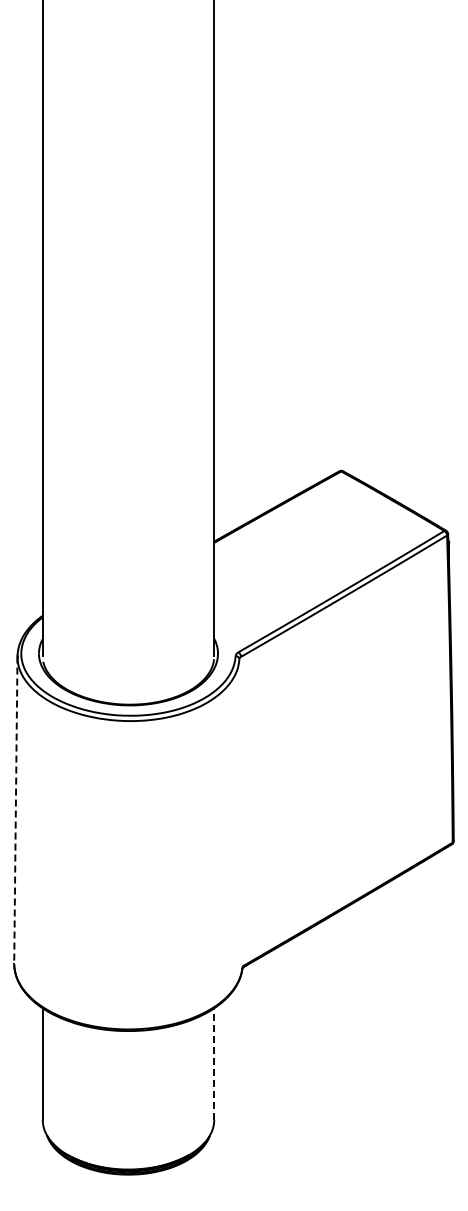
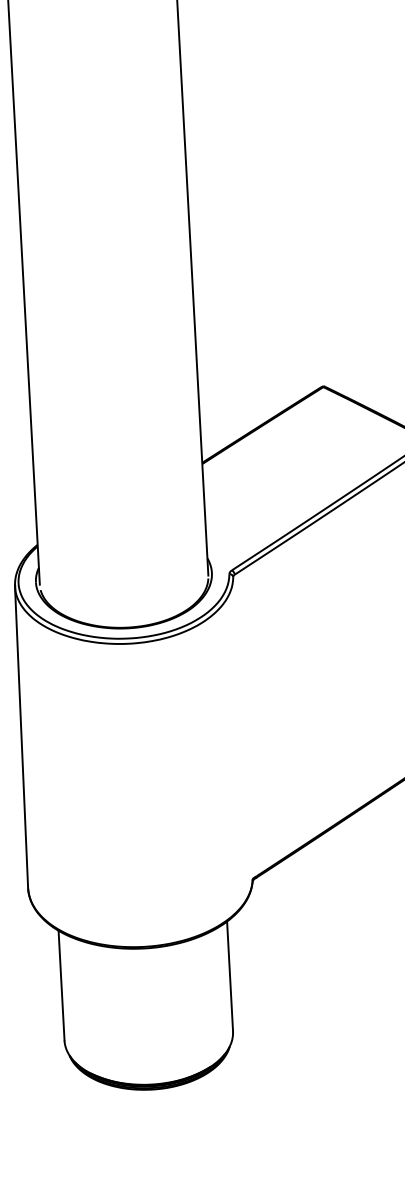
line: (15, 810) -> (21, 737), dashed -> solid
line: (214, 1064) -> (230, 976), dashed -> solid

